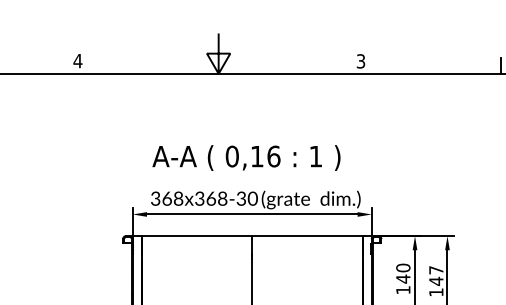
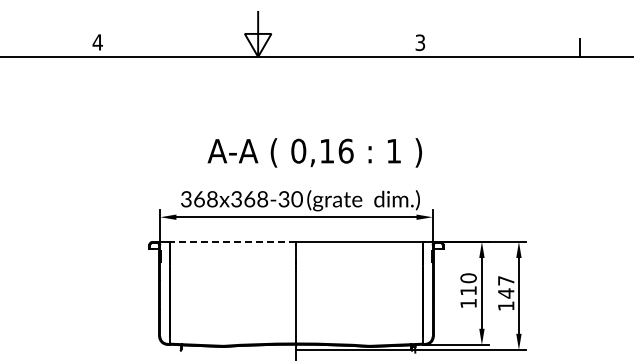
text: (246, 157) -> (314, 152), moved
line: (196, 235) -> (232, 241), solid -> dashed
text: (403, 278) -> (468, 290), 140 -> 110

